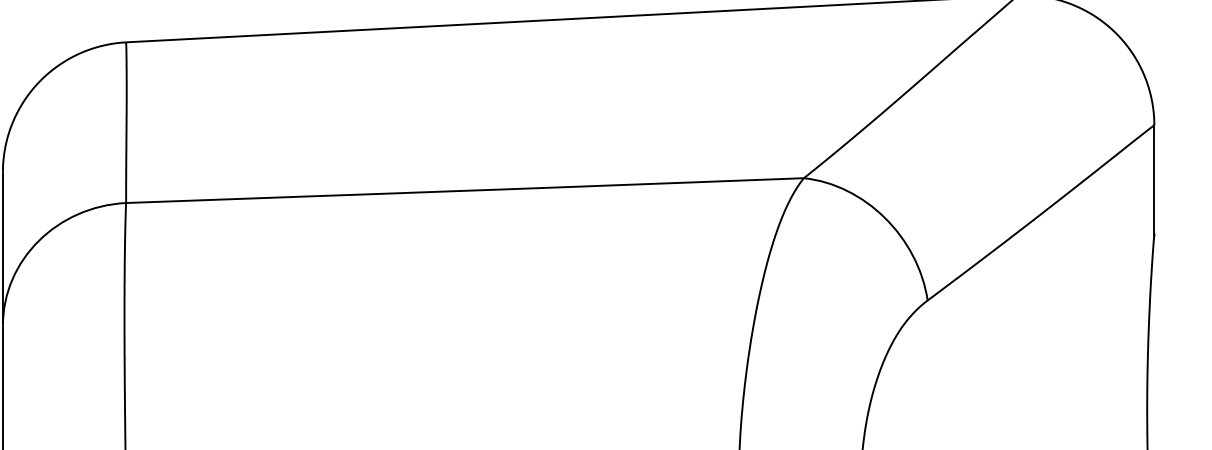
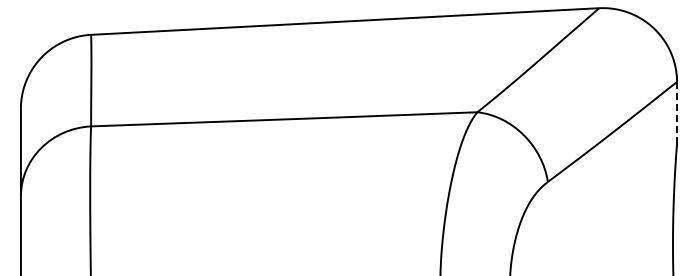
line: (1155, 180) -> (677, 113), solid -> dashed

